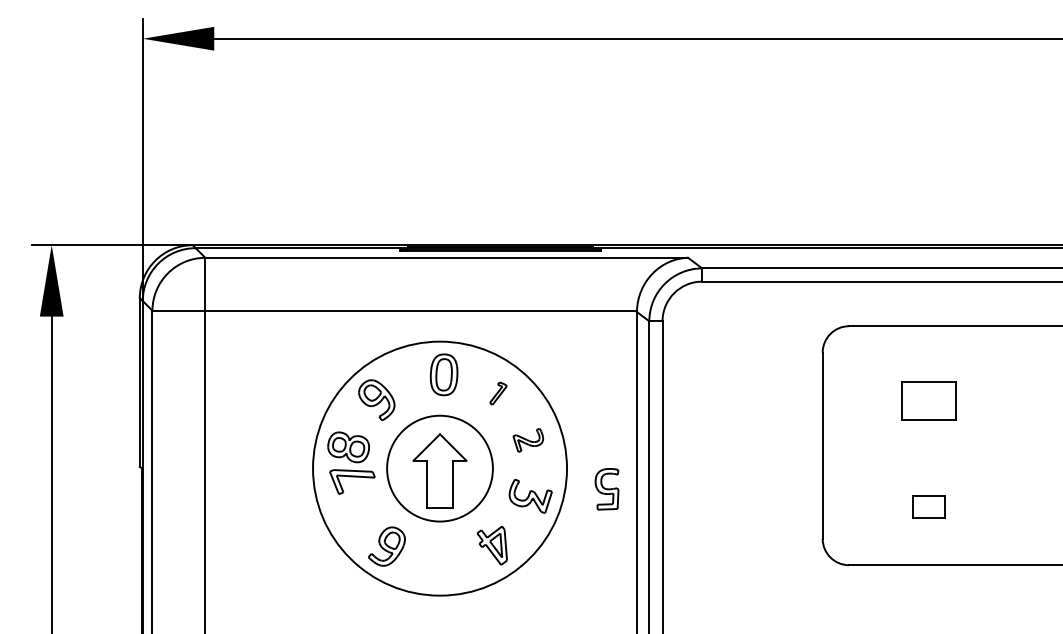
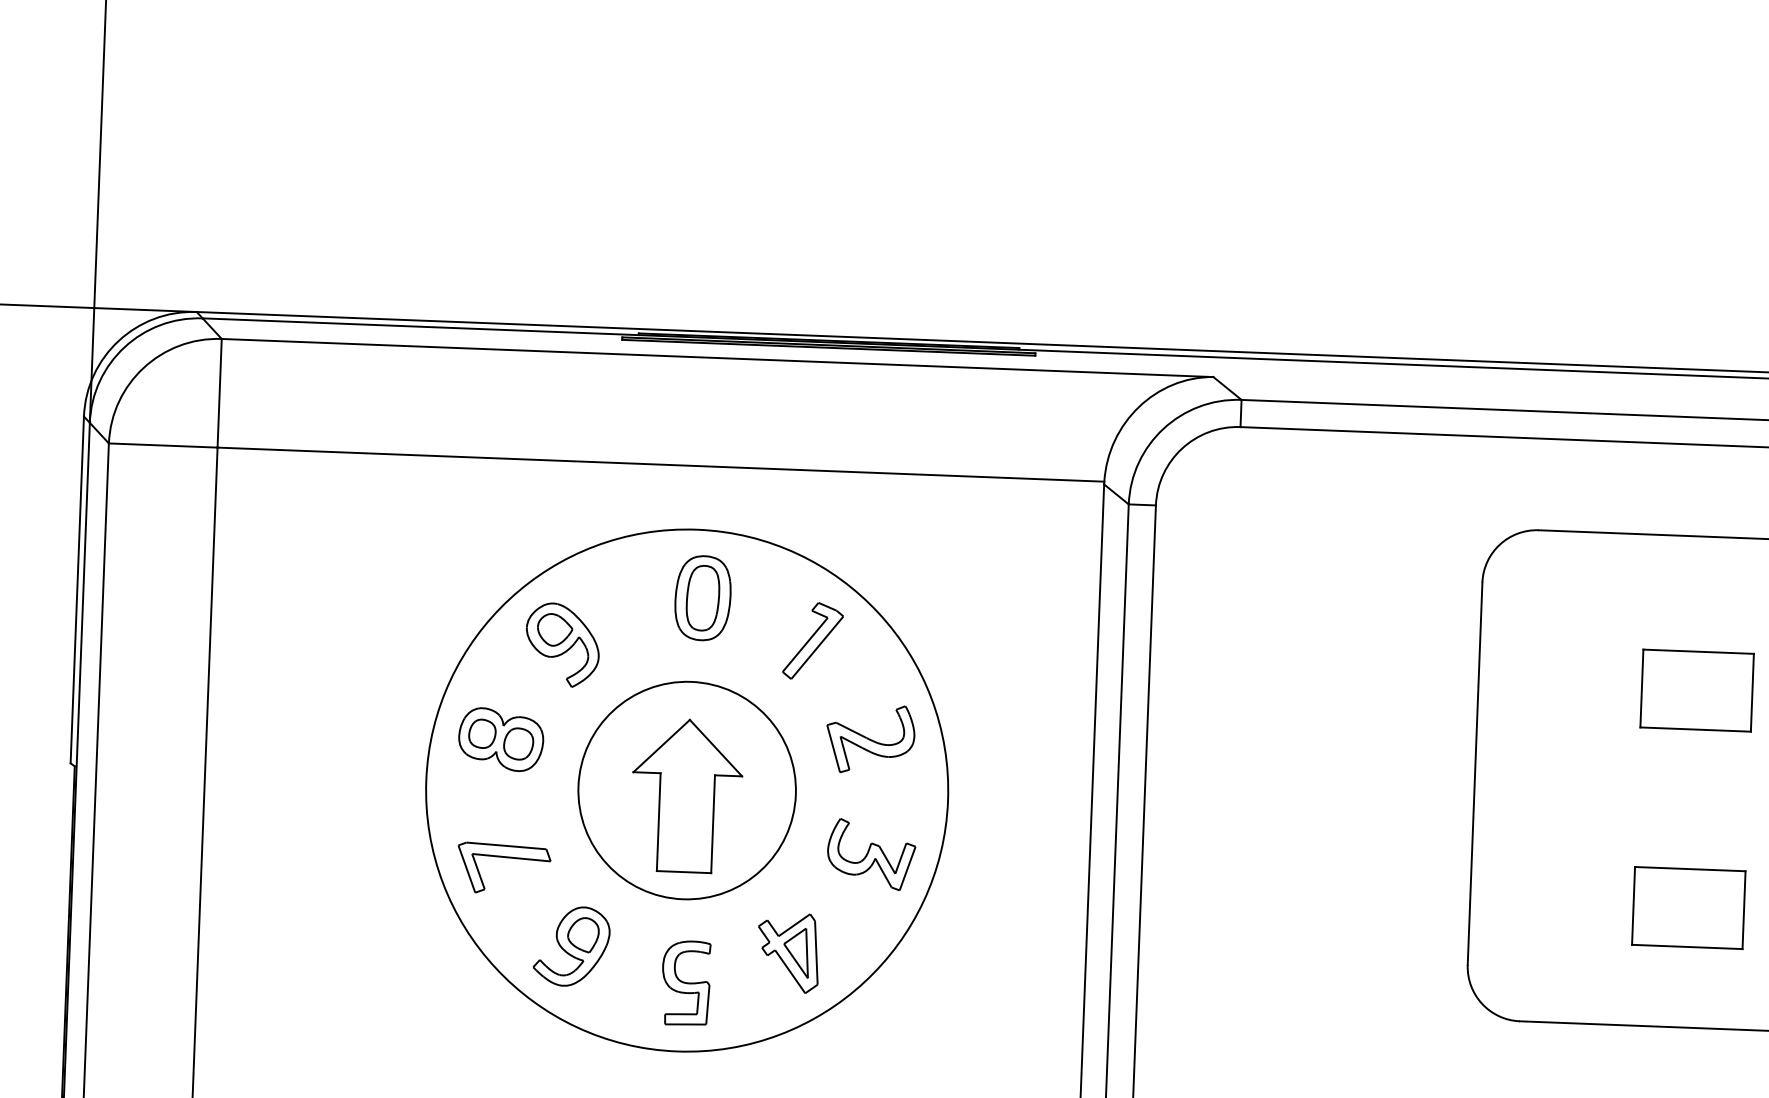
part: (498, 393) -> (813, 640), size x1.67
part: (528, 440) -> (871, 739), size x1.43
part: (352, 481) -> (504, 867), moved
part: (606, 489) -> (684, 983), moved
part: (928, 506) -> (1687, 906), size x1.67

